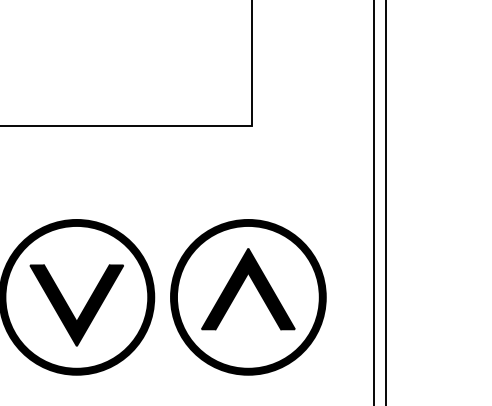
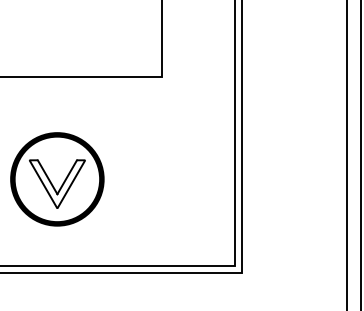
part: (247, 297) -> (159, 179), removed
fill: (76, 305) -> (57, 184), removed

